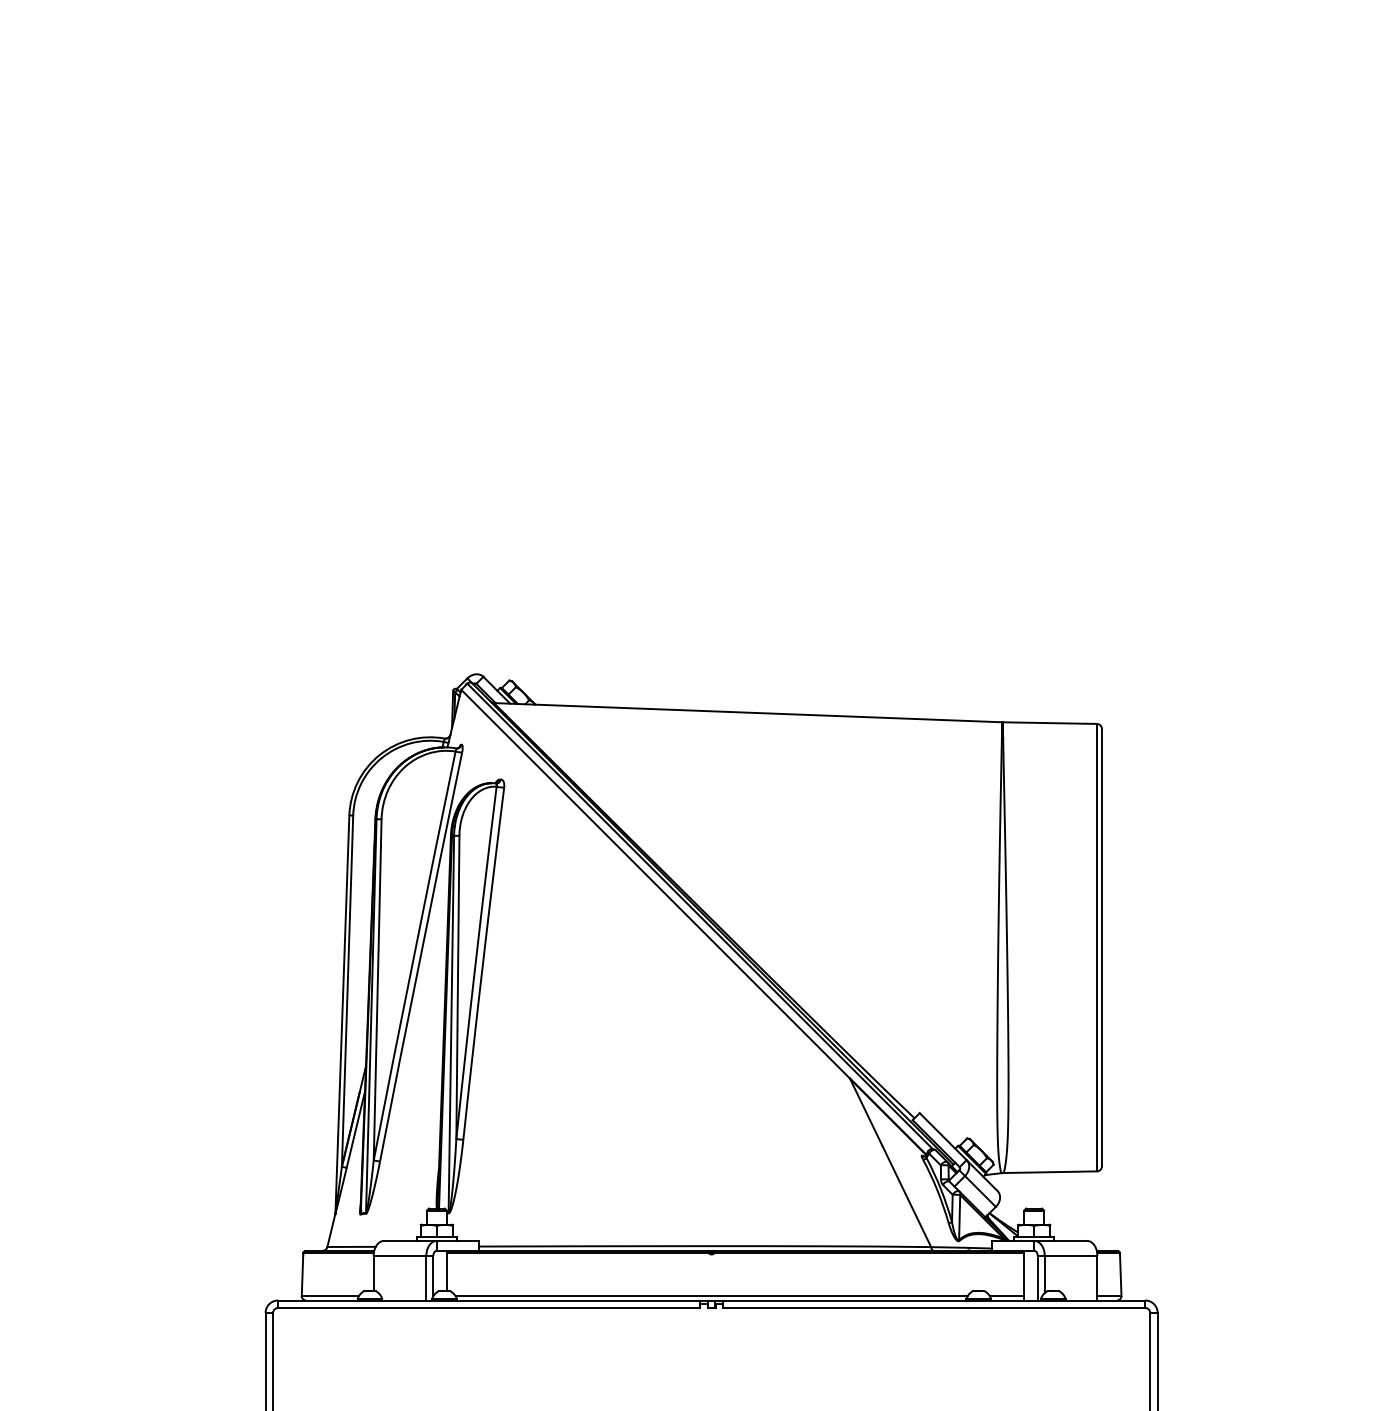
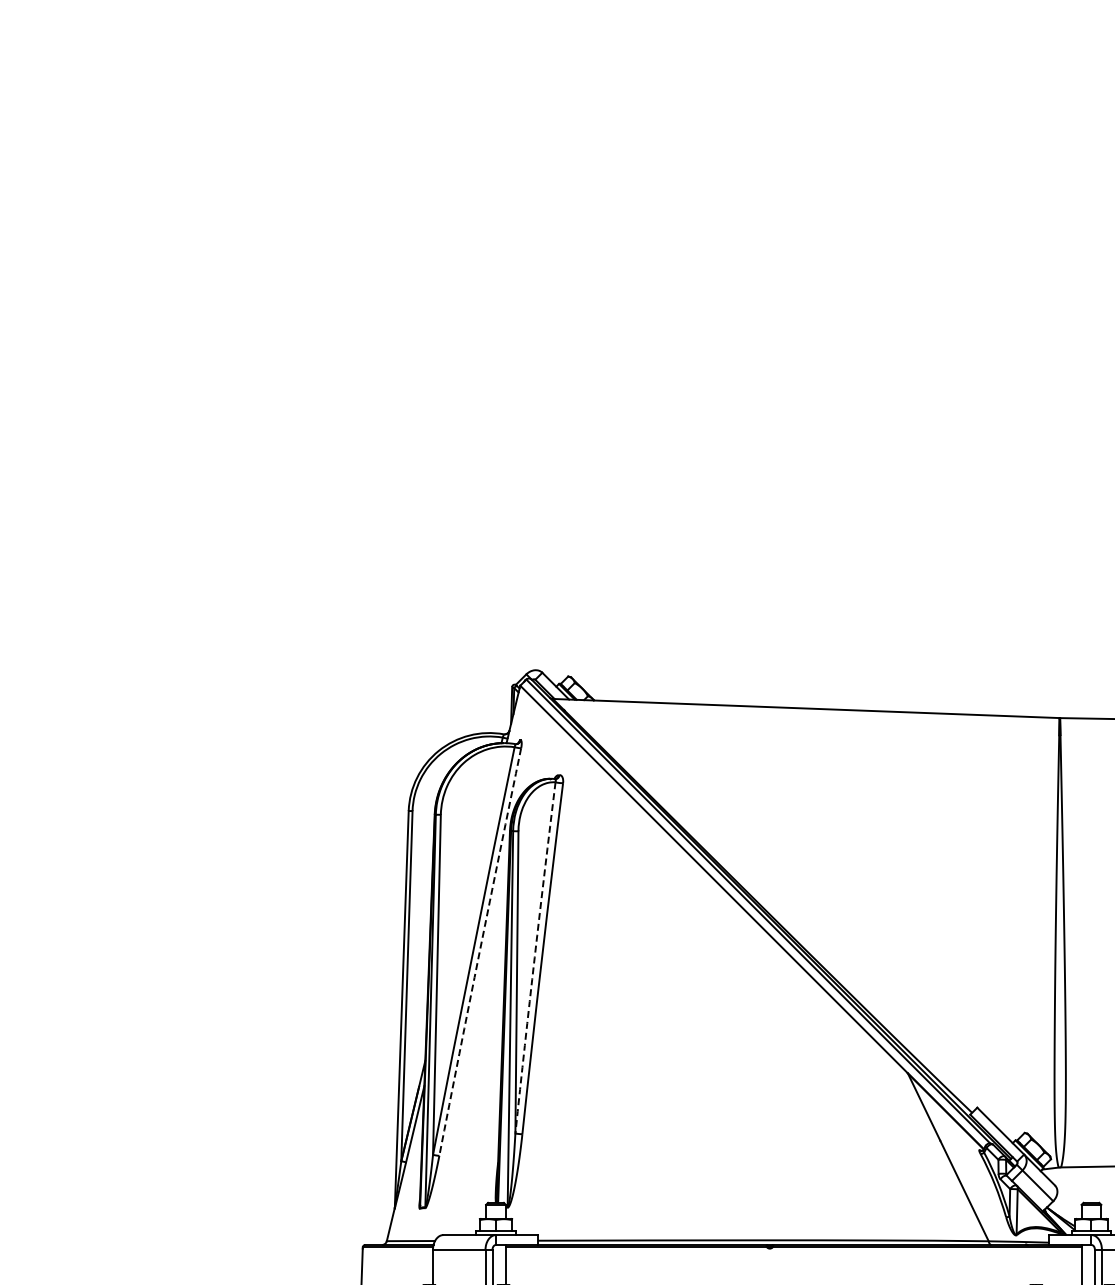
arc: (420, 956) -> (479, 951), solid -> dashed
arc: (475, 962) -> (534, 957), solid -> dashed

